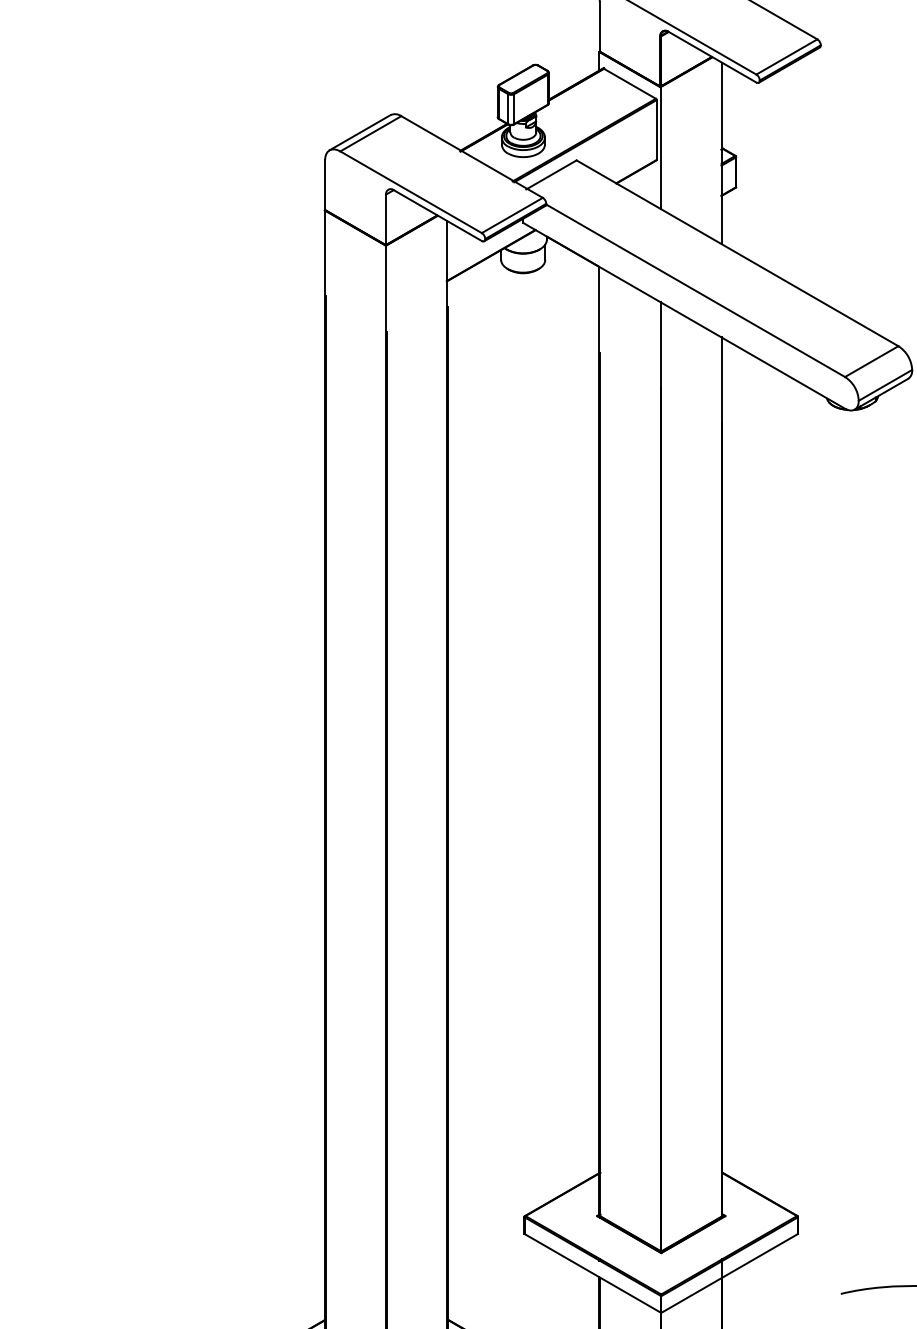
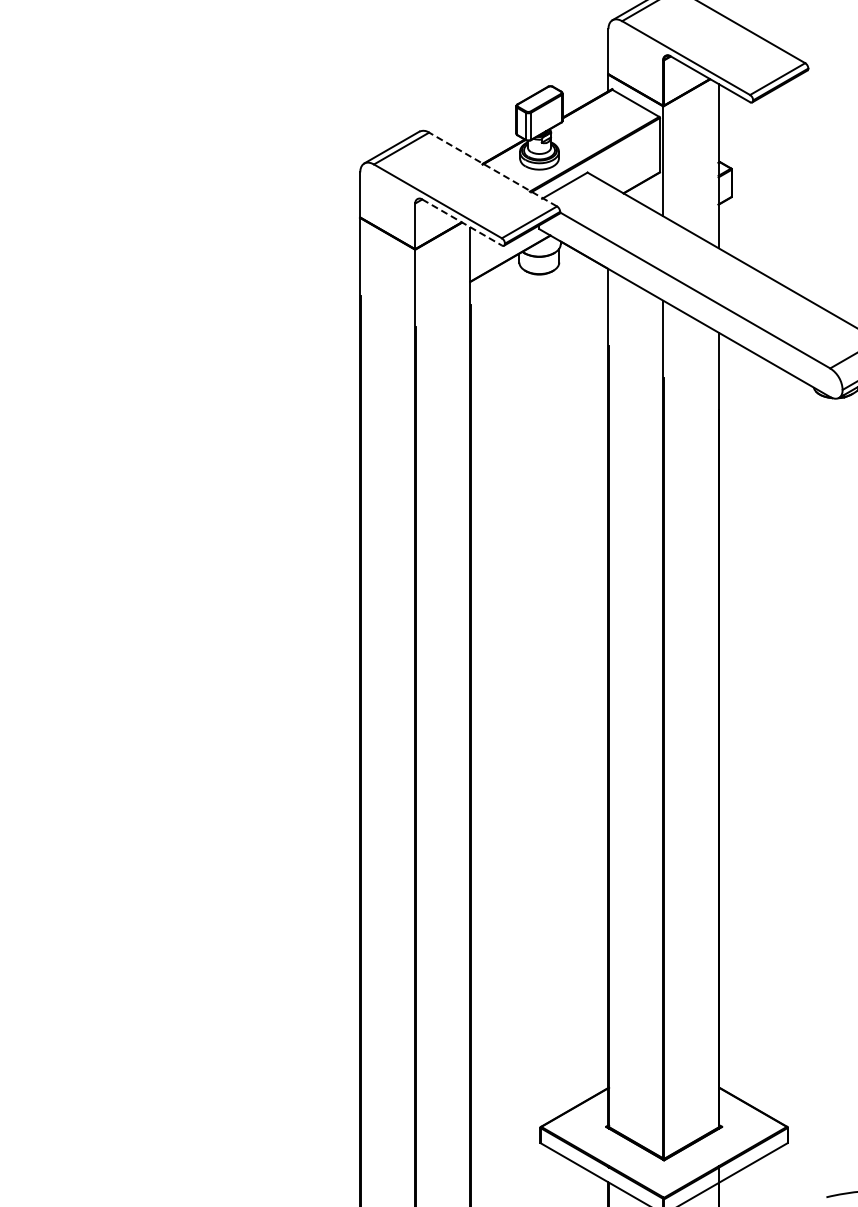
line: (472, 156) -> (493, 169), solid -> dashed
line: (438, 215) -> (462, 222), solid -> dashed

